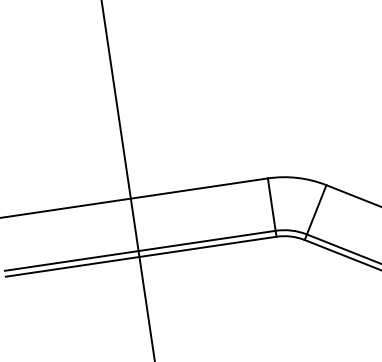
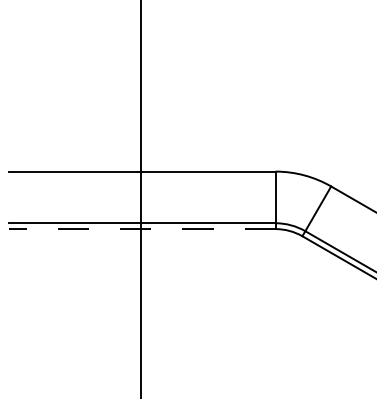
line: (140, 257) -> (141, 229), solid -> dashed

